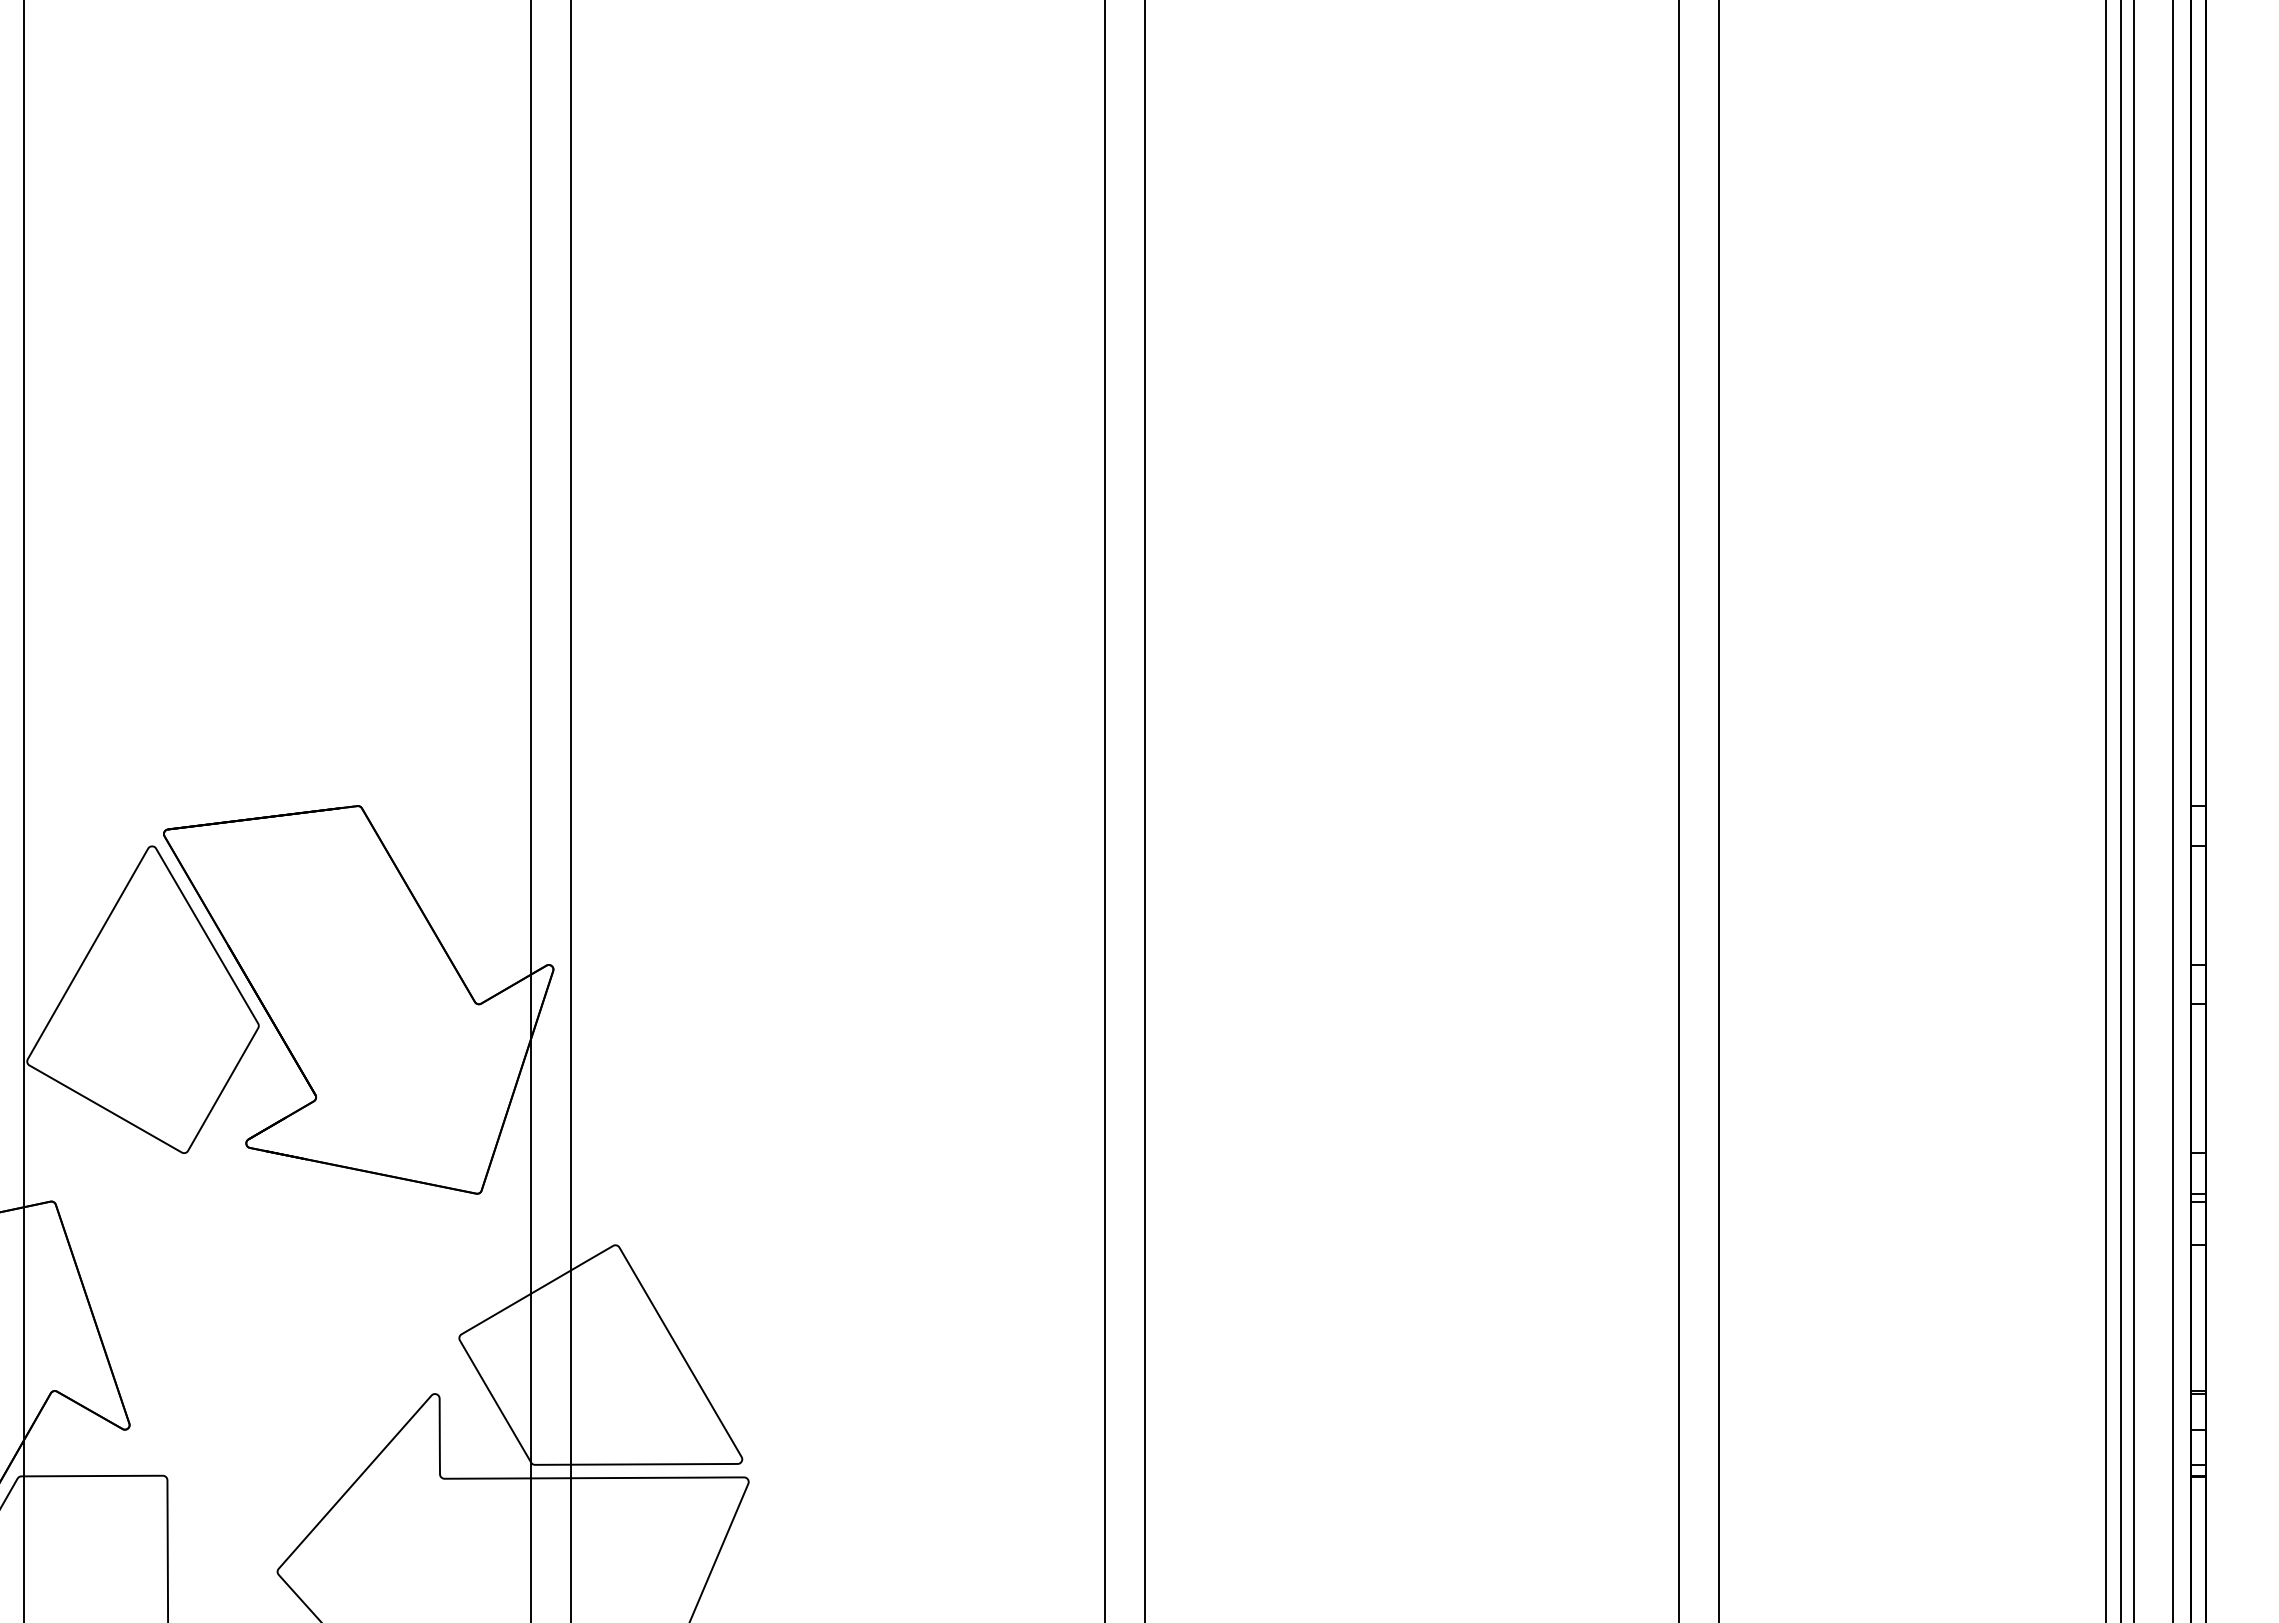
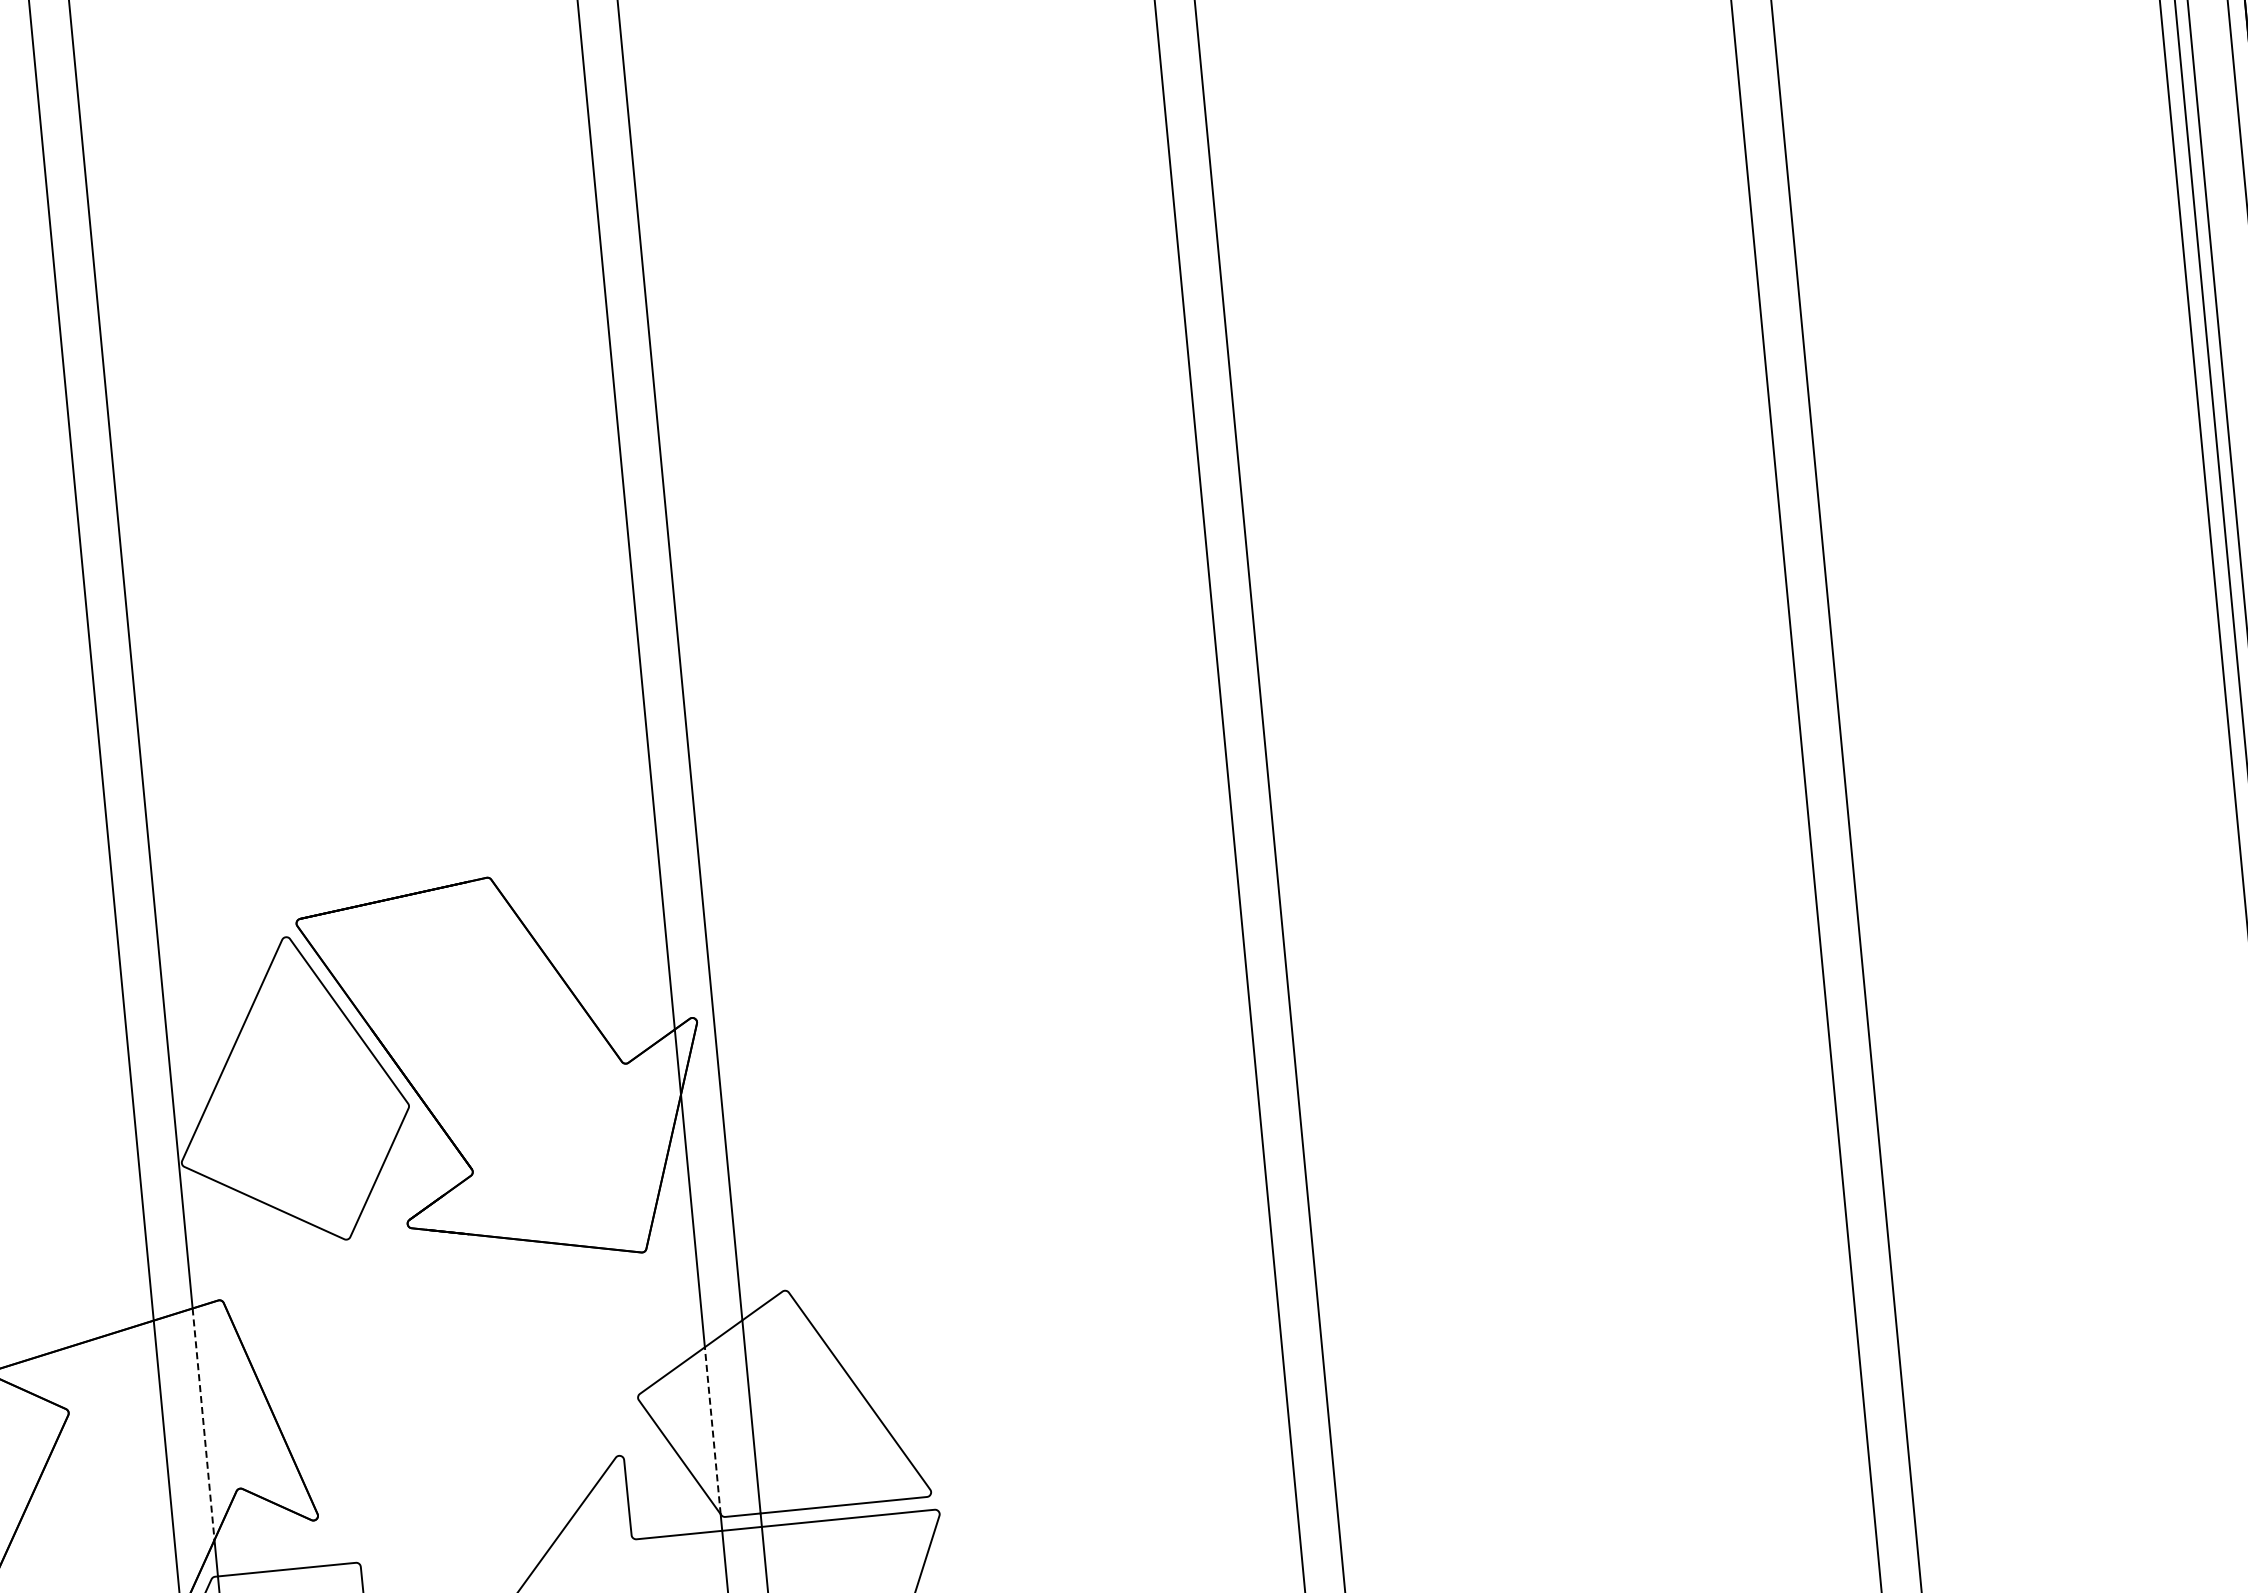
line: (24, 1323) -> (203, 1424), solid -> dashed
line: (530, 1377) -> (712, 1430), solid -> dashed

